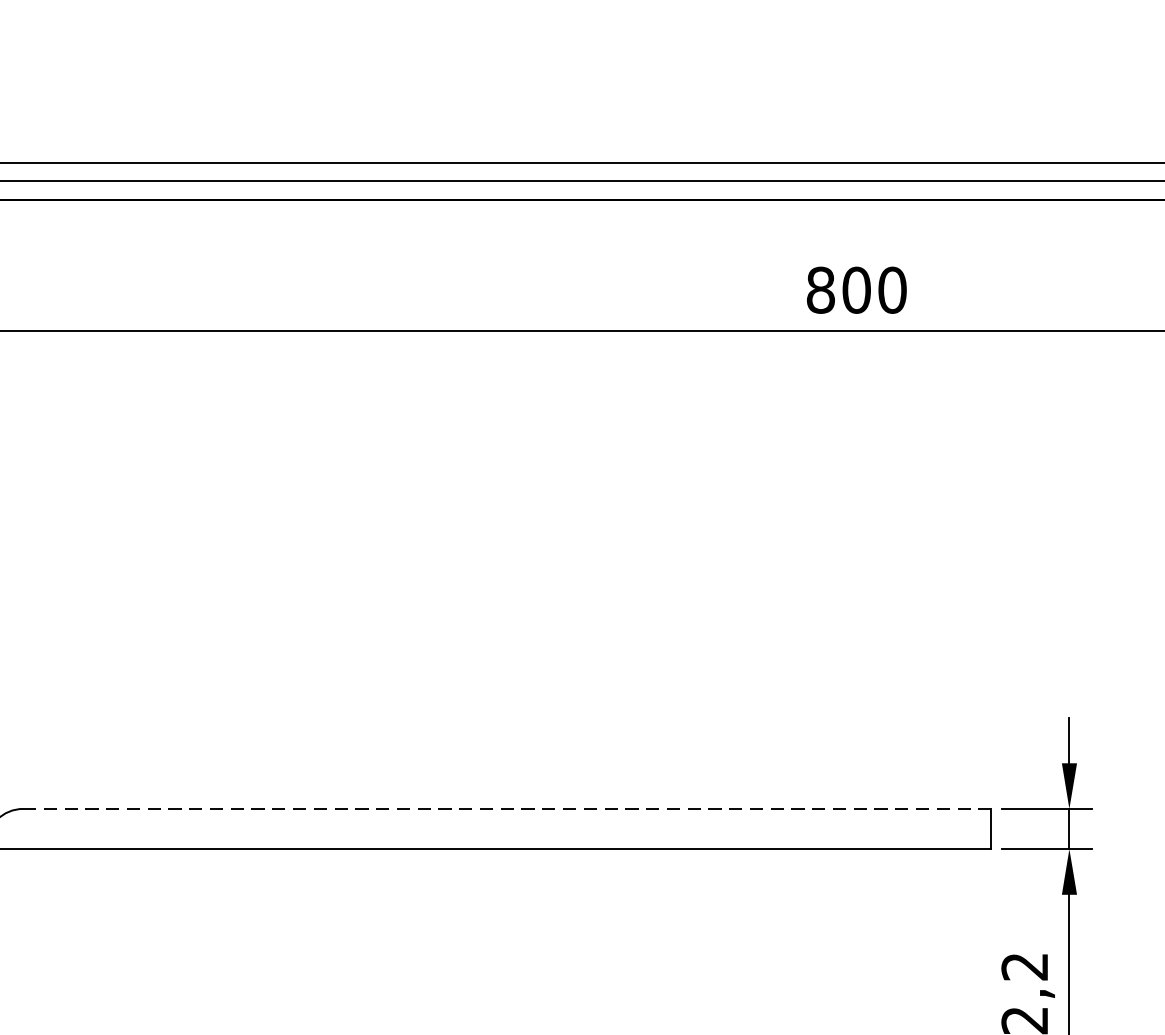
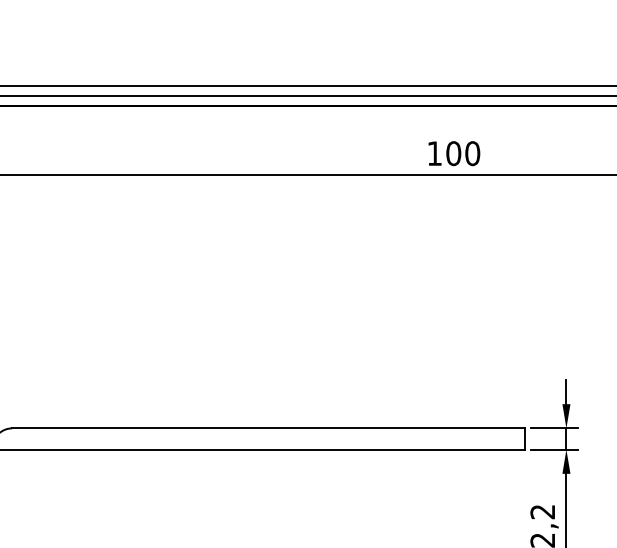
text: (820, 290) -> (434, 153), 800 -> 100
line: (508, 809) -> (269, 428), dashed -> solid

